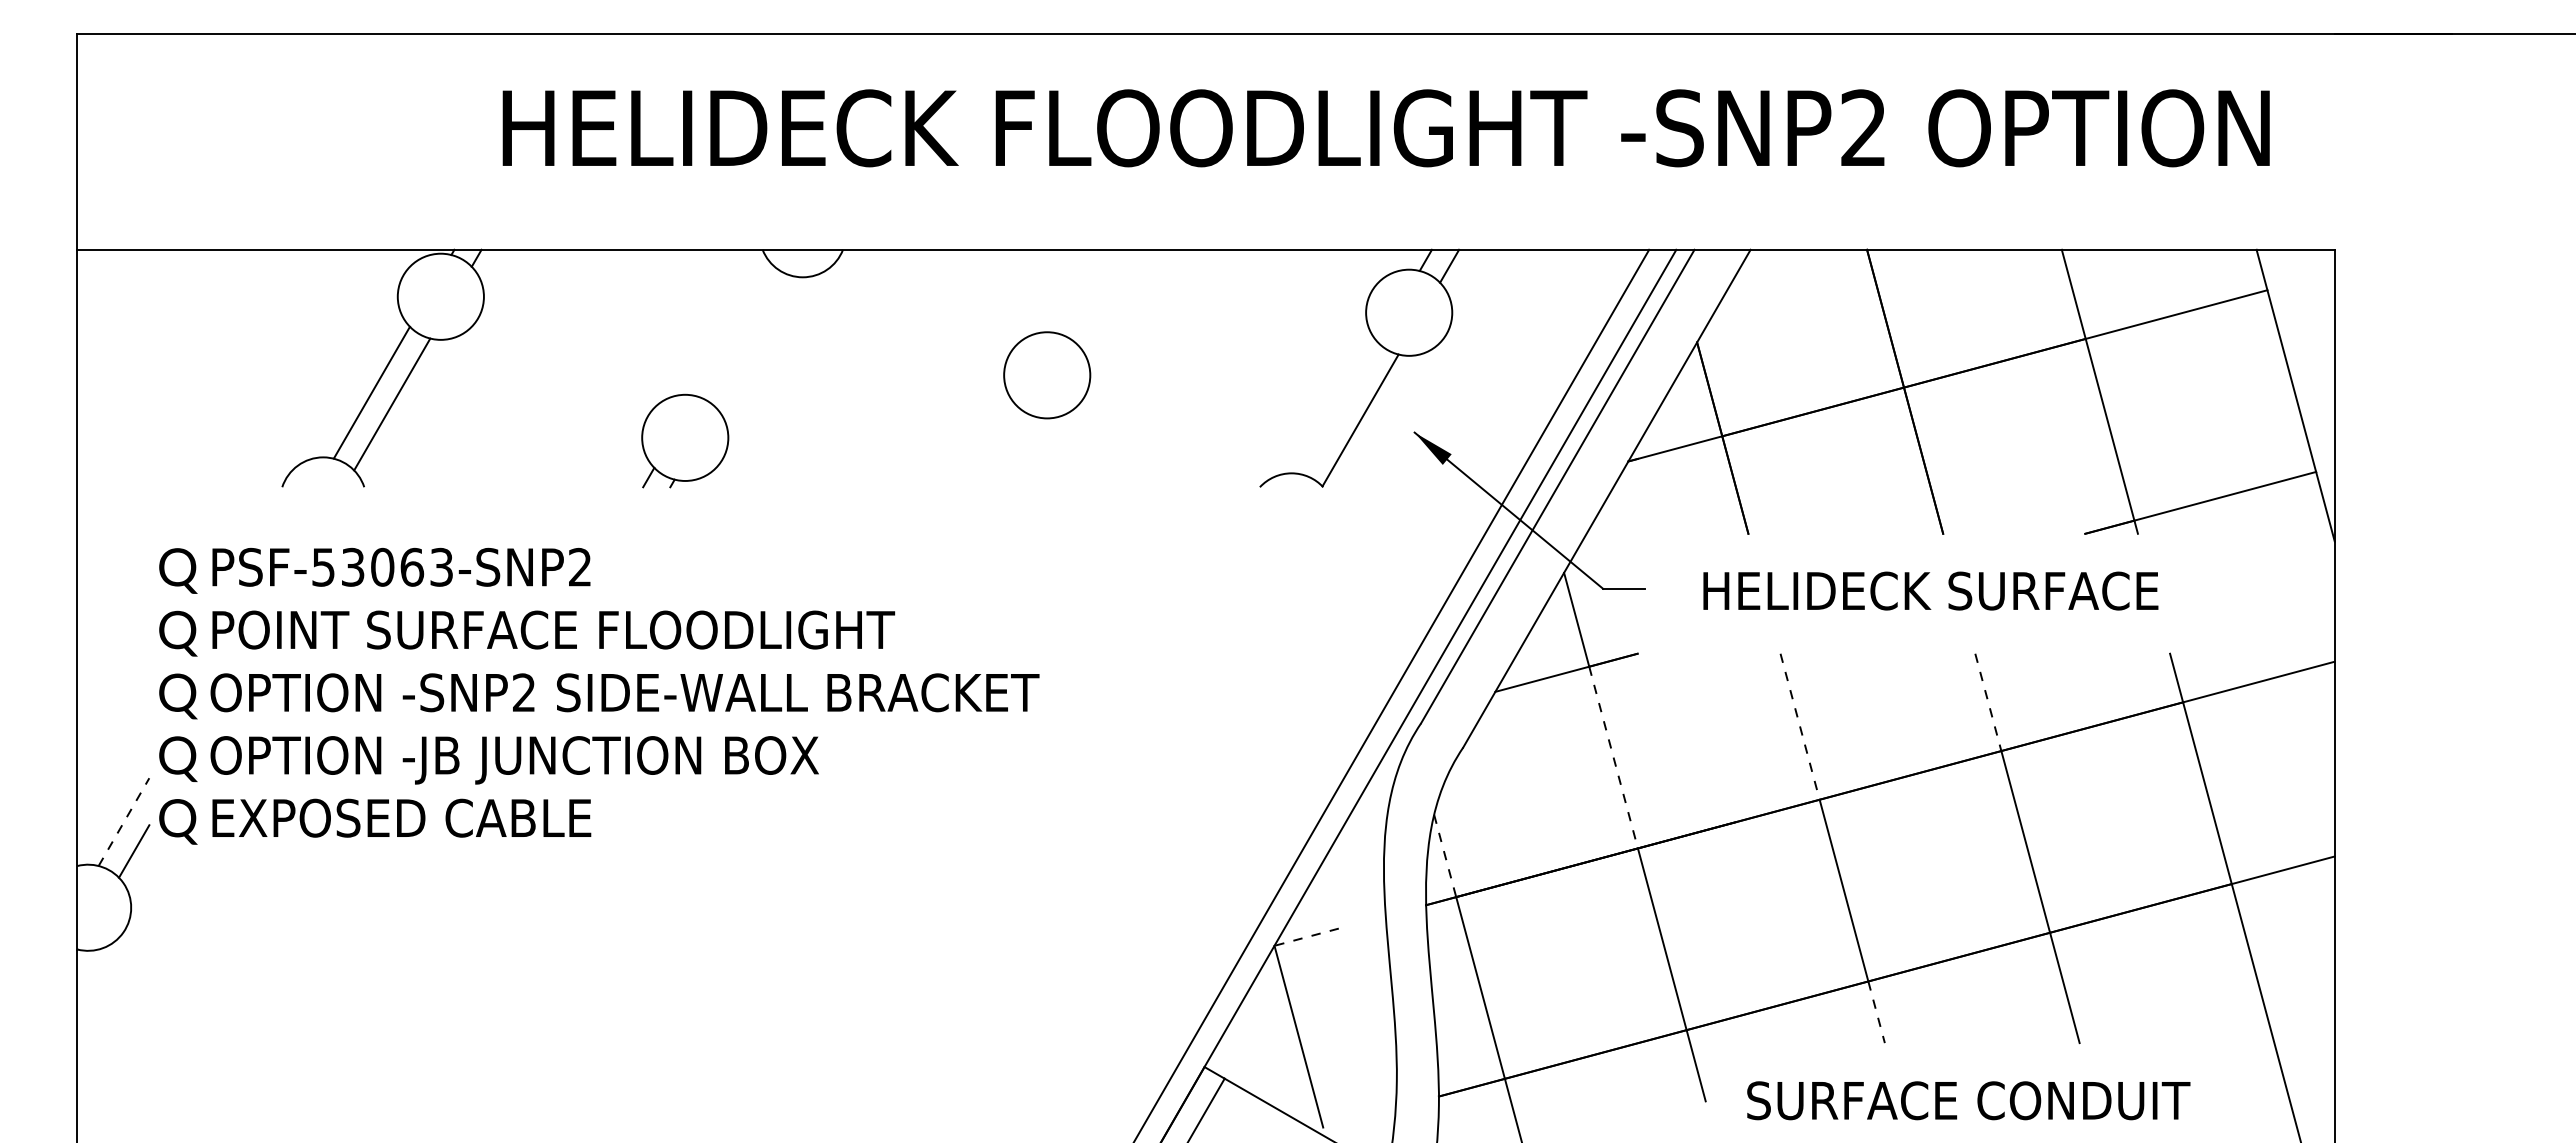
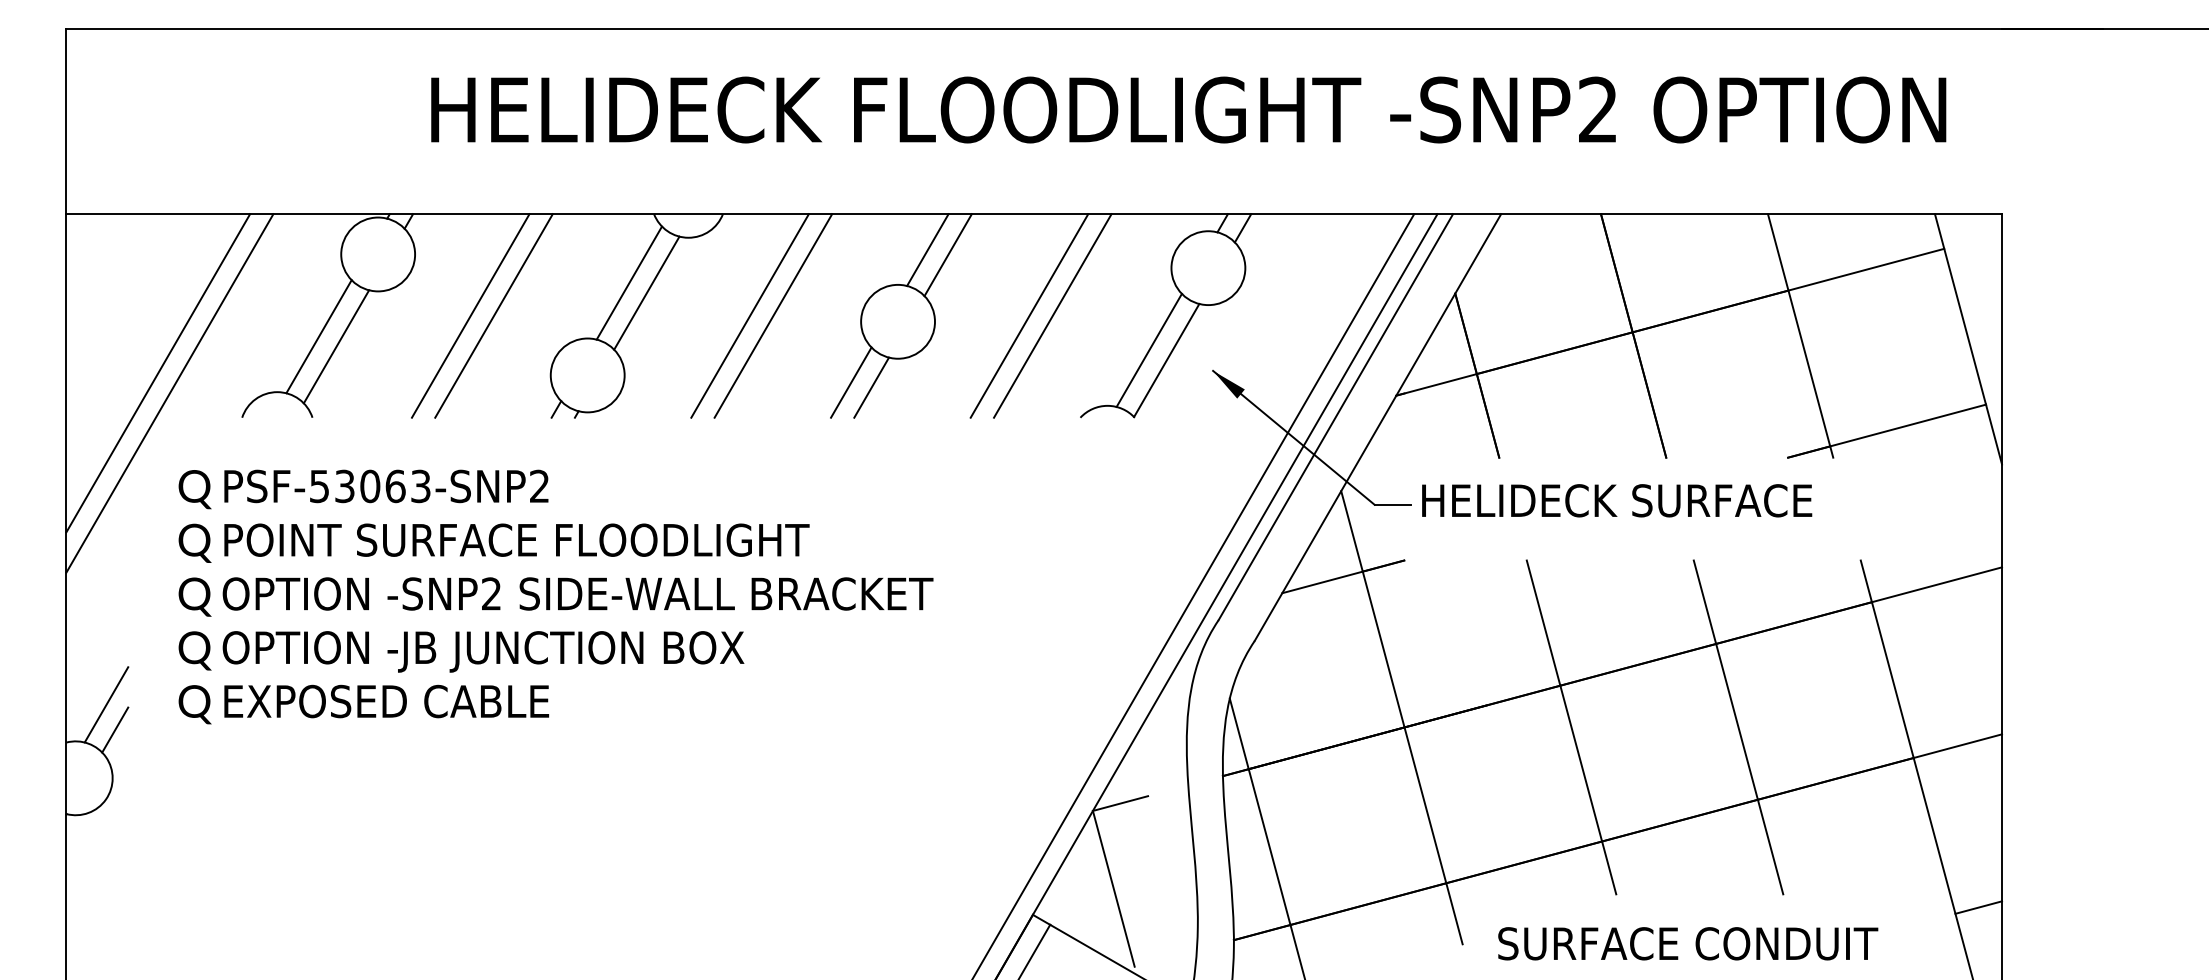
line: (1081, 291) -> (927, 249), added
line: (1105, 297) -> (948, 255), added
line: (733, 330) -> (629, 283), added
line: (754, 341) -> (647, 292), added
line: (548, 368) -> (470, 315), added
line: (575, 368) -> (493, 315), added
line: (874, 368) -> (749, 315), added
line: (901, 368) -> (773, 315), added
line: (1200, 368) -> (1029, 315), added
line: (1227, 368) -> (1052, 315), added
line: (1340, 408) -> (1149, 350), added
line: (184, 434) -> (158, 372), added
line: (992, 446) -> (851, 382), added
line: (1016, 452) -> (871, 387), added
line: (197, 458) -> (169, 393), added
text: (1930, 590) -> (1616, 500), moved
text: (599, 695) -> (556, 596), moved
line: (1988, 702) -> (1705, 602), dashed -> solid
line: (1800, 726) -> (1543, 622), dashed -> solid
line: (1613, 758) -> (1383, 650), dashed -> solid
line: (124, 822) -> (106, 705), dashed -> solid
line: (1445, 855) -> (1239, 733), dashed -> solid
line: (1306, 937) -> (1120, 803), dashed -> solid
line: (1876, 1012) -> (1609, 868), dashed -> solid
line: (2307, 1058) -> (1978, 907), added

